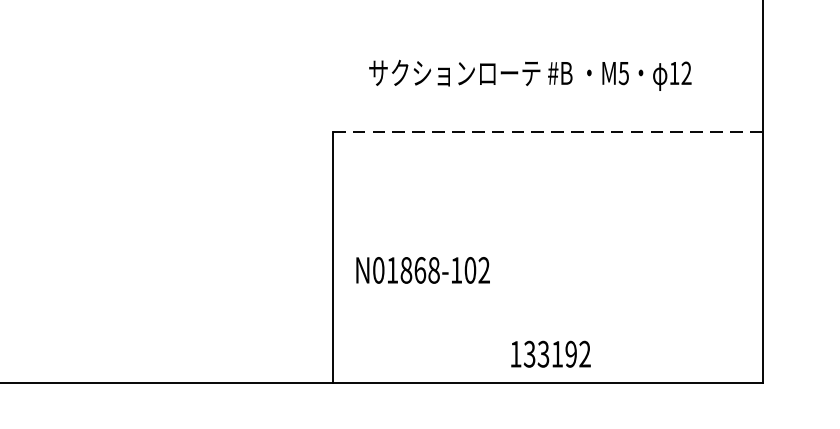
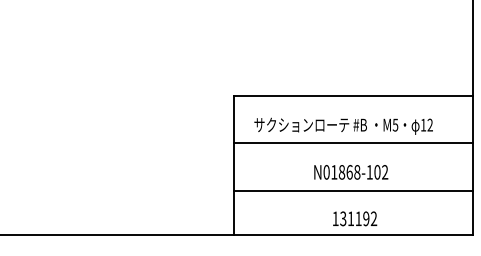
text: (530, 73) -> (343, 125), moved
line: (548, 131) -> (353, 95), dashed -> solid
line: (548, 218) -> (353, 143), added
text: (423, 270) -> (351, 172), moved
line: (548, 304) -> (353, 191), added
text: (542, 353) -> (350, 218), 133192 -> 131192

